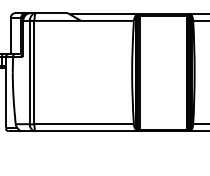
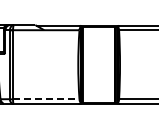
line: (84, 124) -> (46, 99), solid -> dashed

